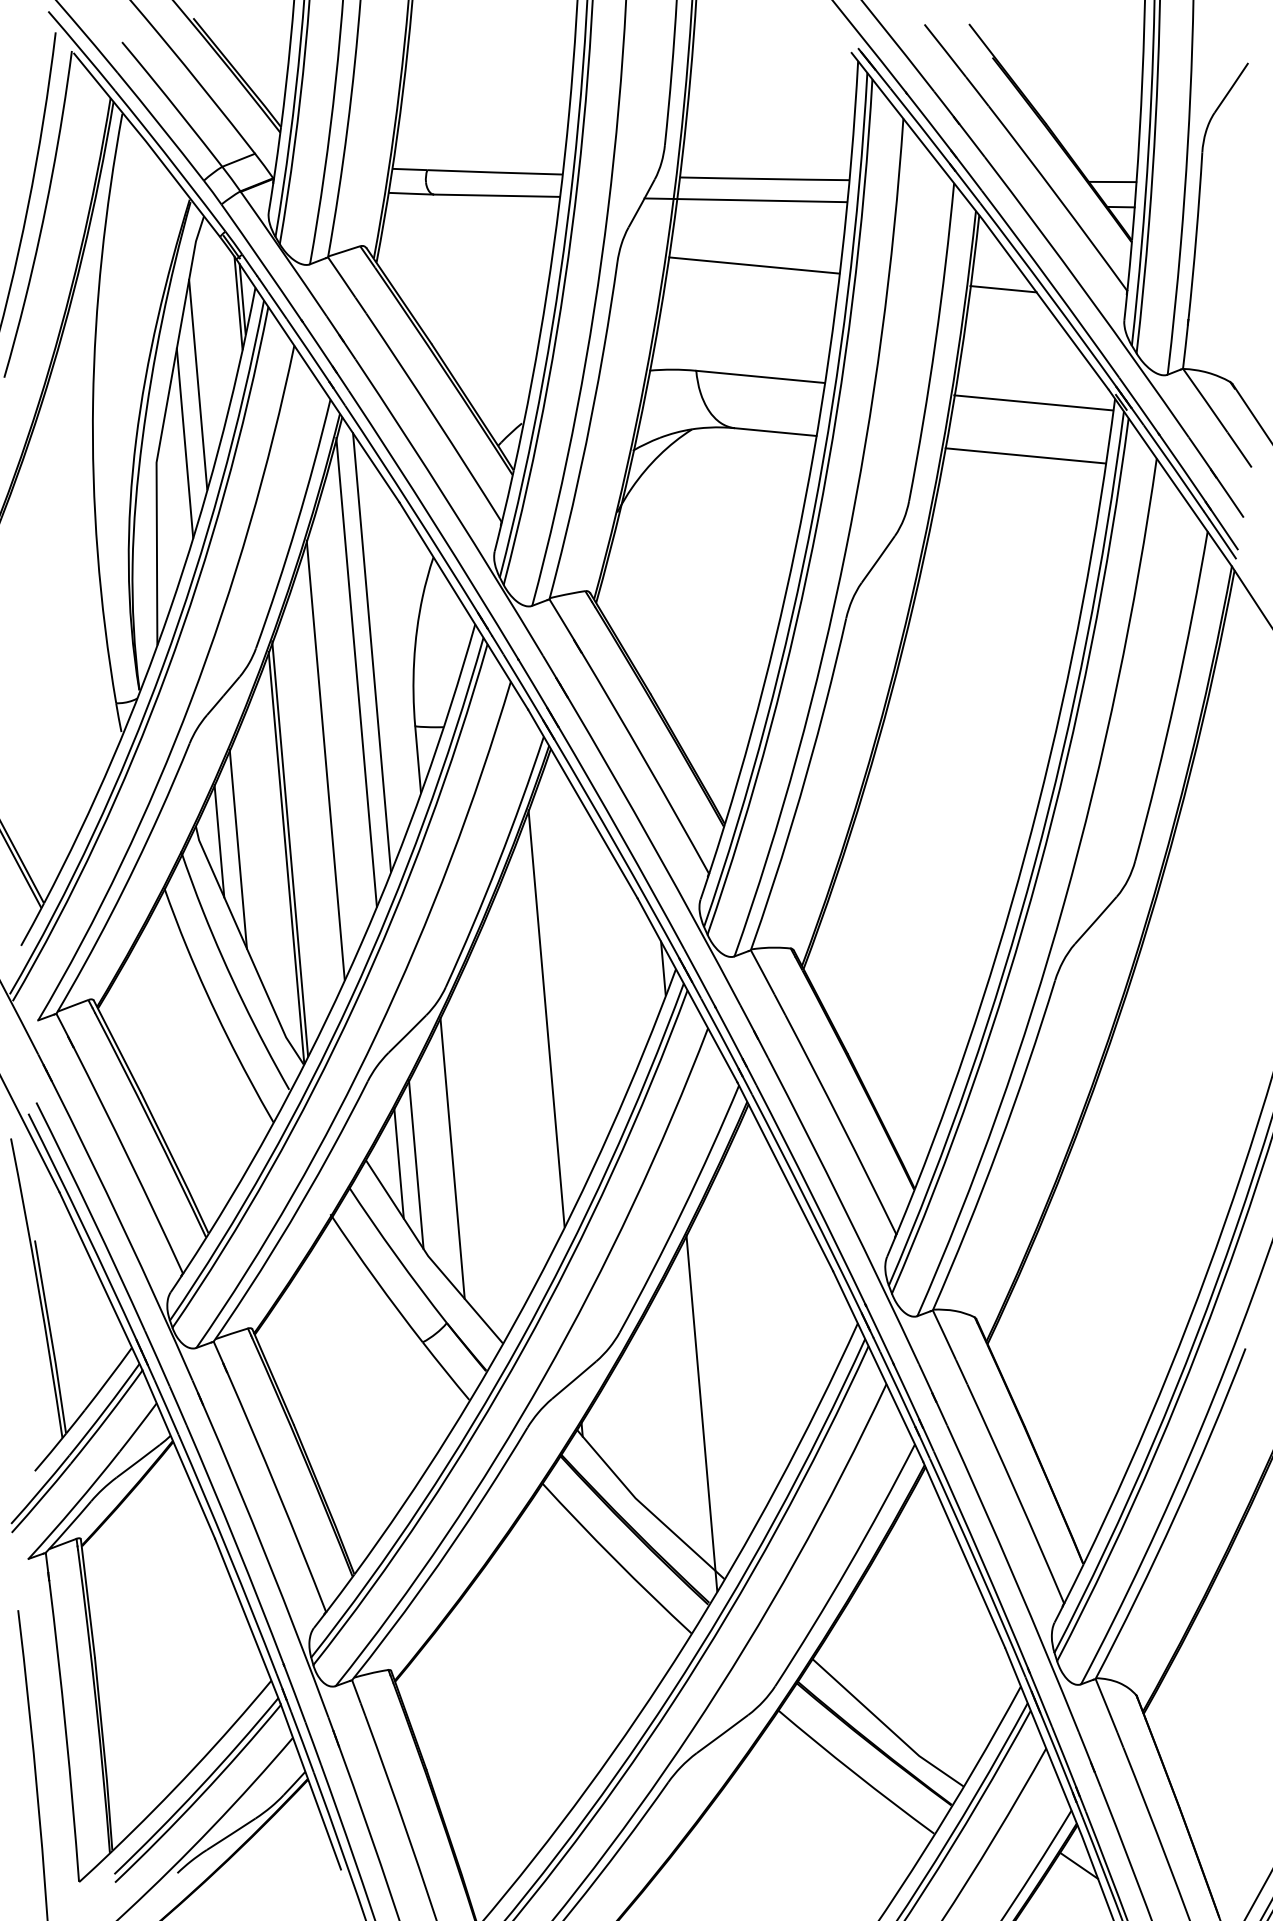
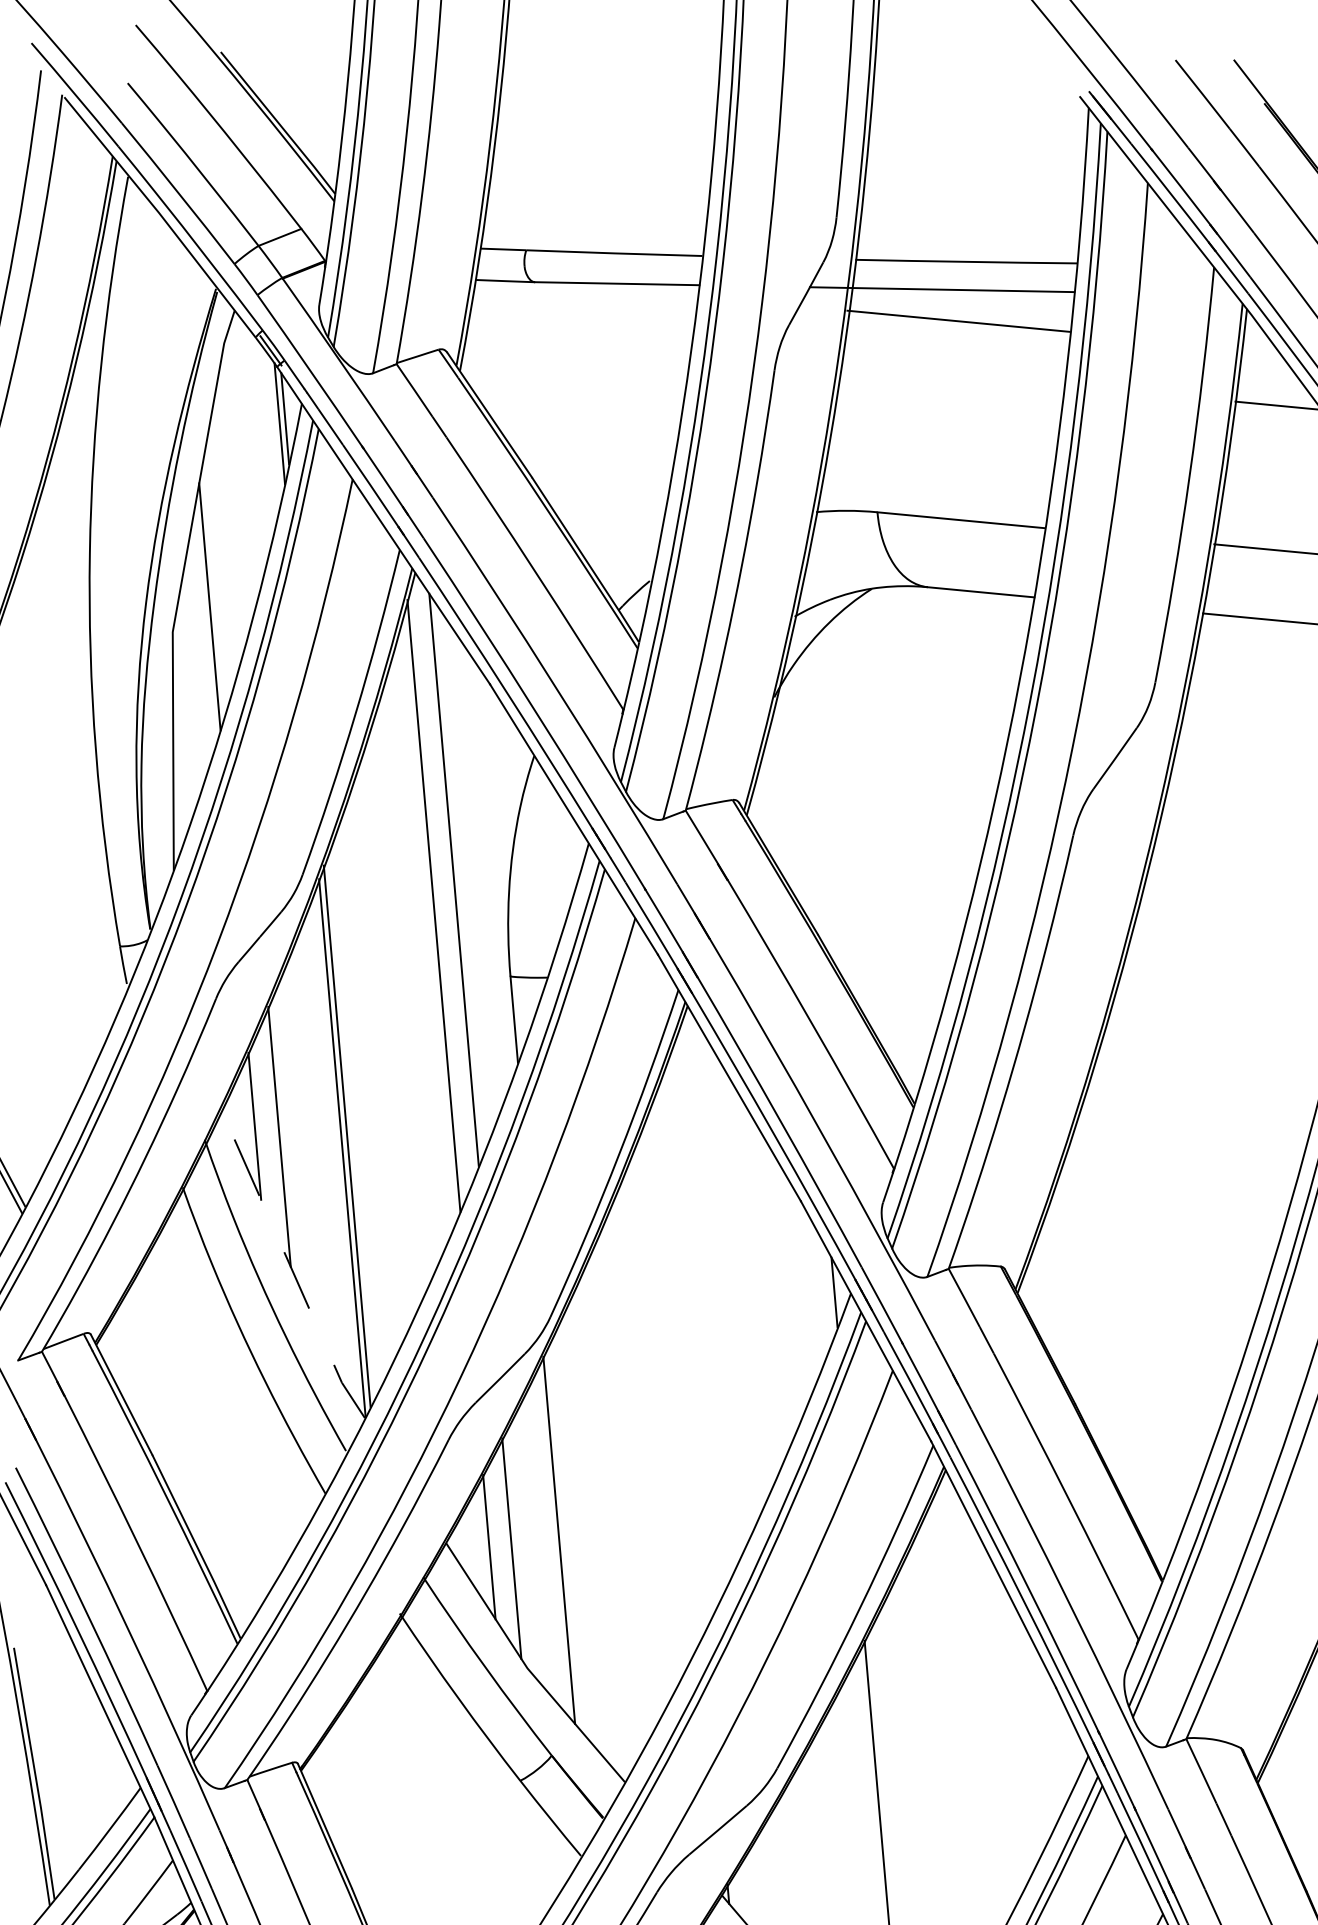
line: (754, 265) -> (958, 321), moved
line: (198, 384) -> (227, 530), removed
line: (325, 759) -> (393, 1019), removed
line: (246, 947) -> (290, 1265), solid -> dashed
line: (546, 1018) -> (681, 1357), removed

